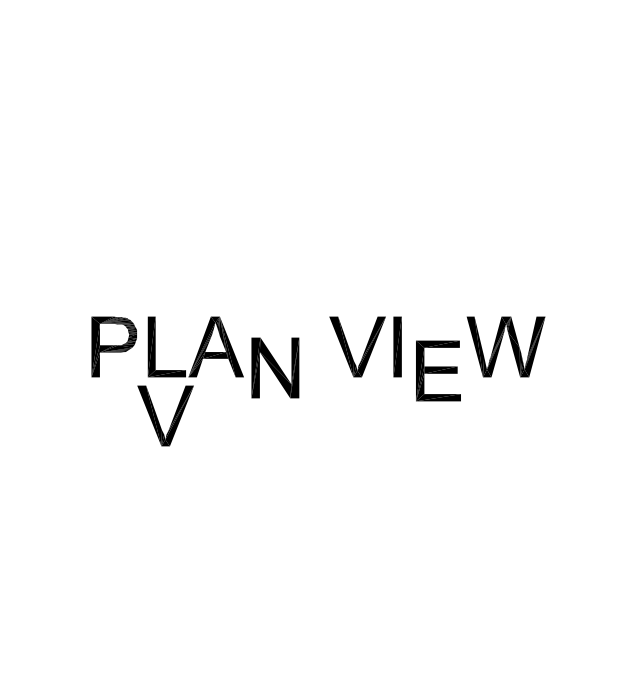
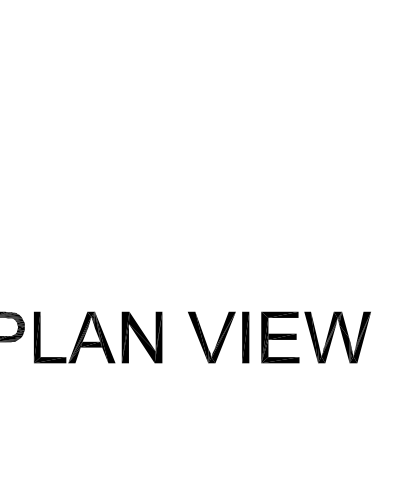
part: (275, 367) -> (142, 337), moved
part: (438, 370) -> (280, 337), moved
part: (157, 416) -> (42, 396), removed

